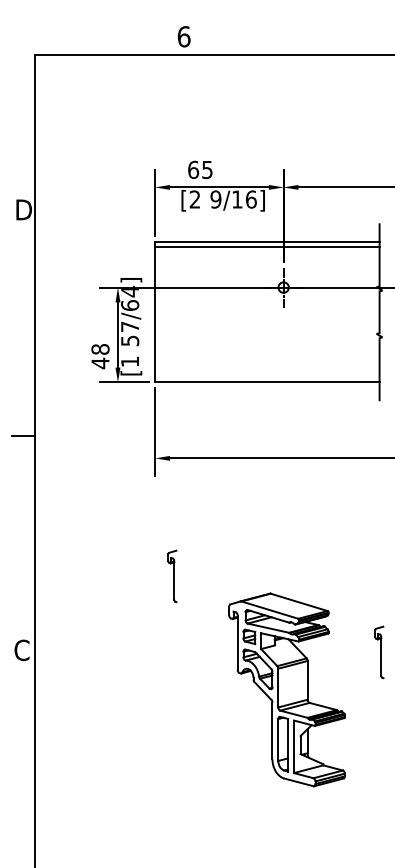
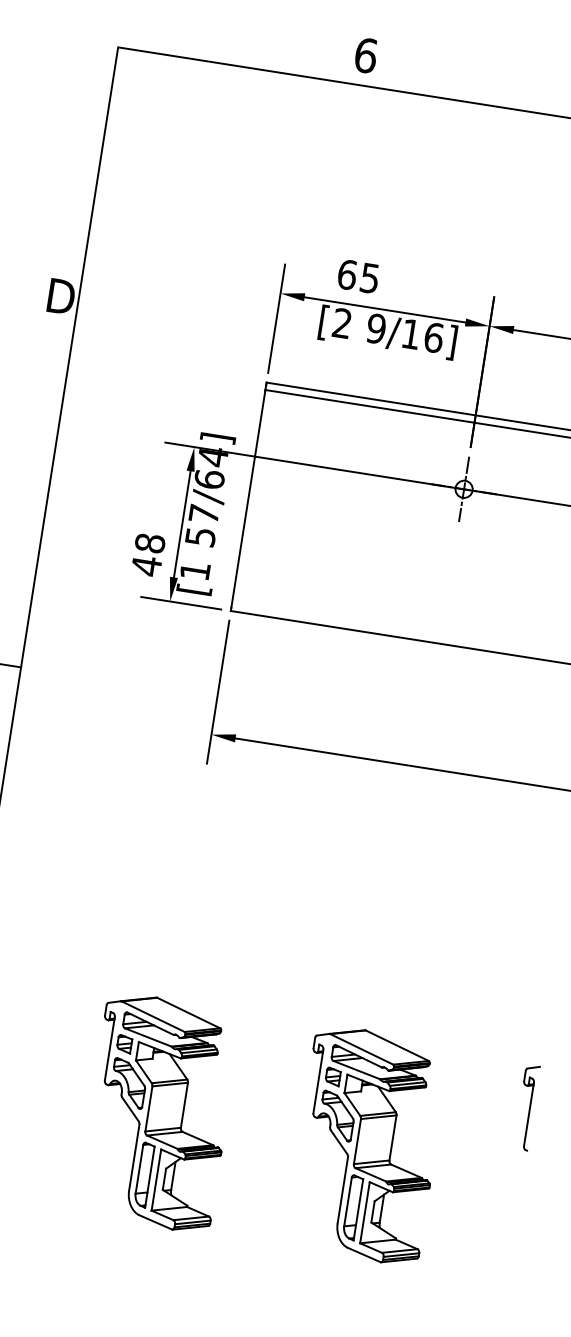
part: (172, 576) -> (209, 931), removed
part: (159, 689) -> (159, 1112), added
part: (287, 689) -> (367, 1144), size x0.71

